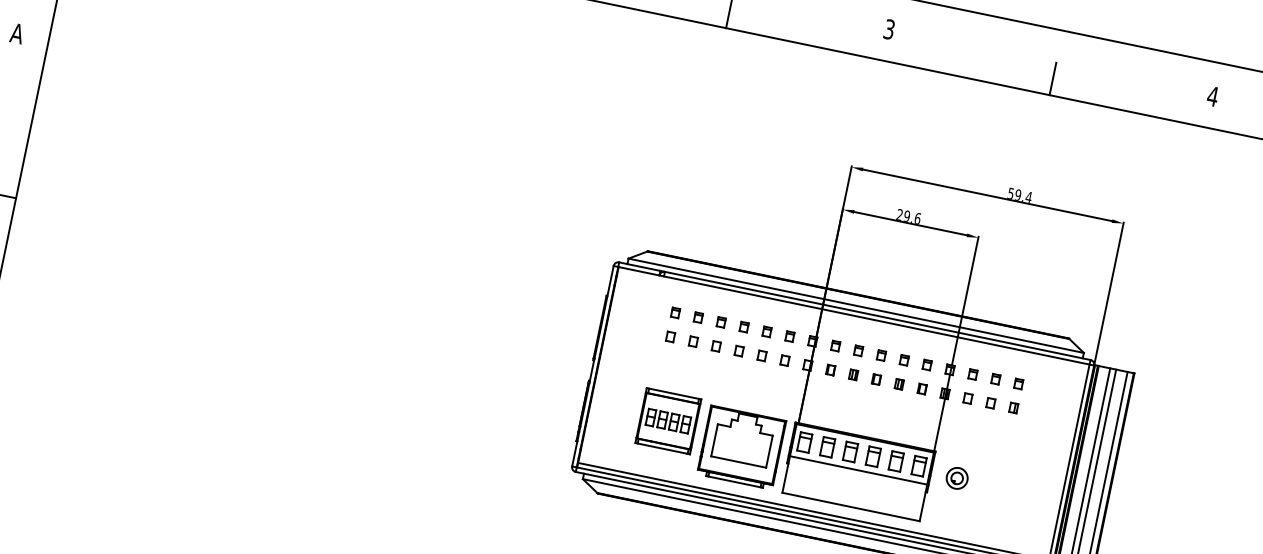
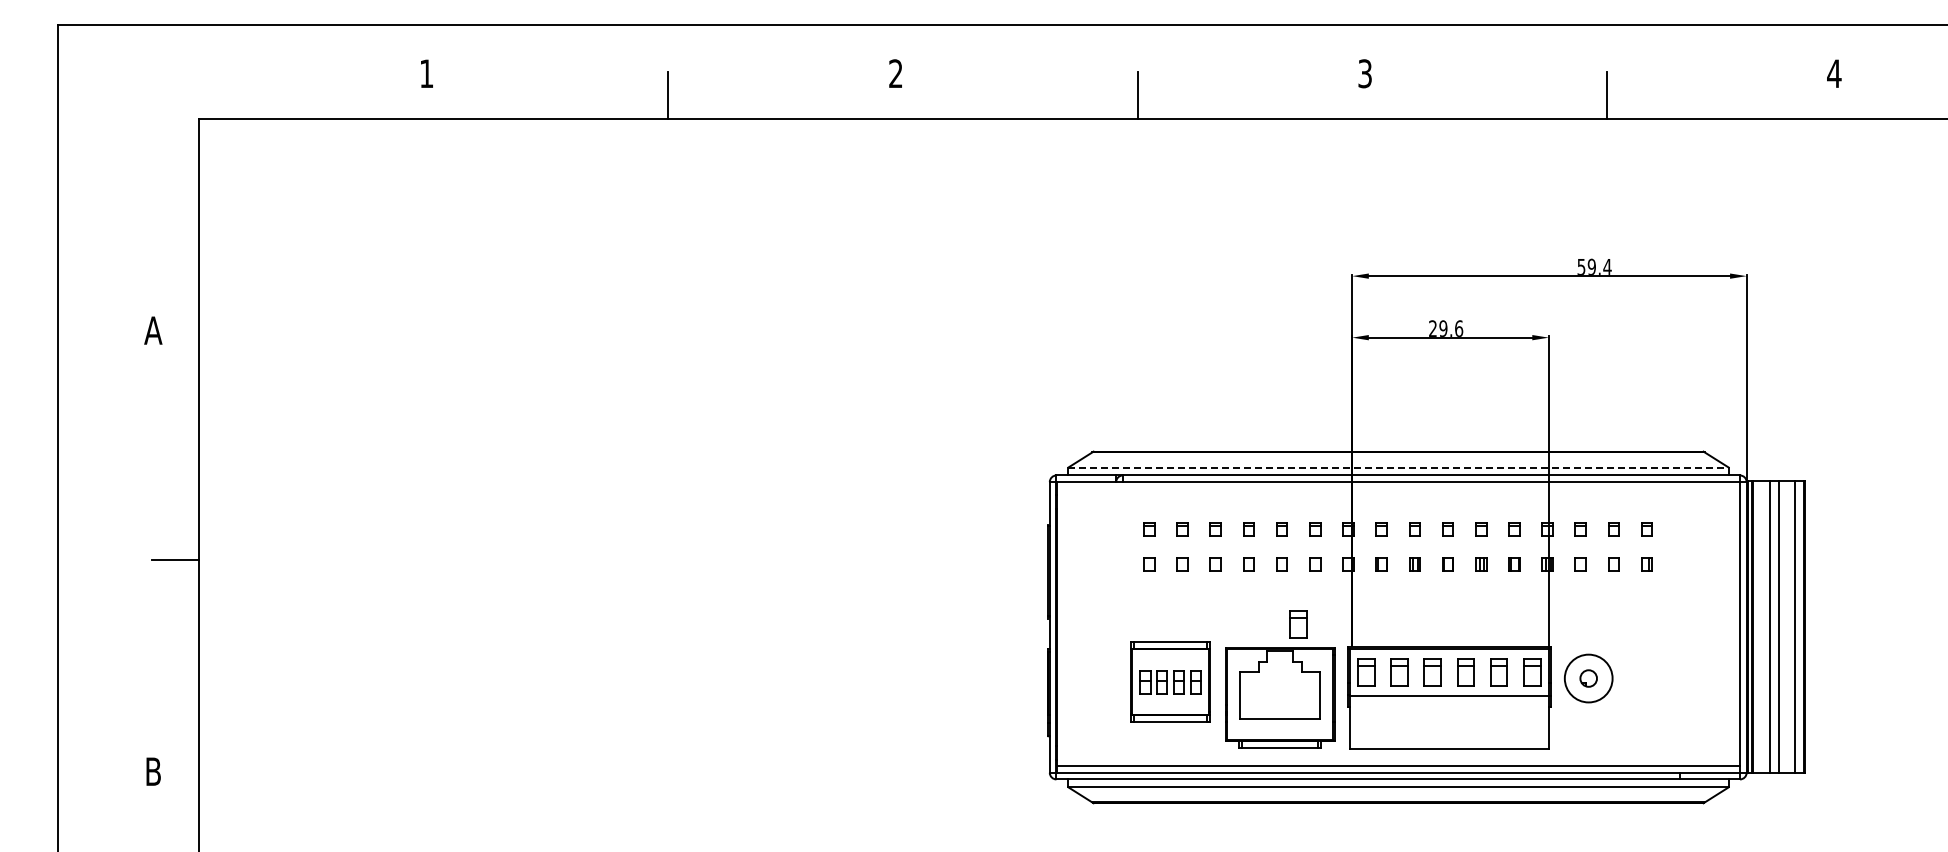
line: (856, 305) -> (1399, 467), solid -> dashed
part: (764, 399) -> (1298, 624), added
circle: (957, 478) -> (1588, 678), size x1.6

